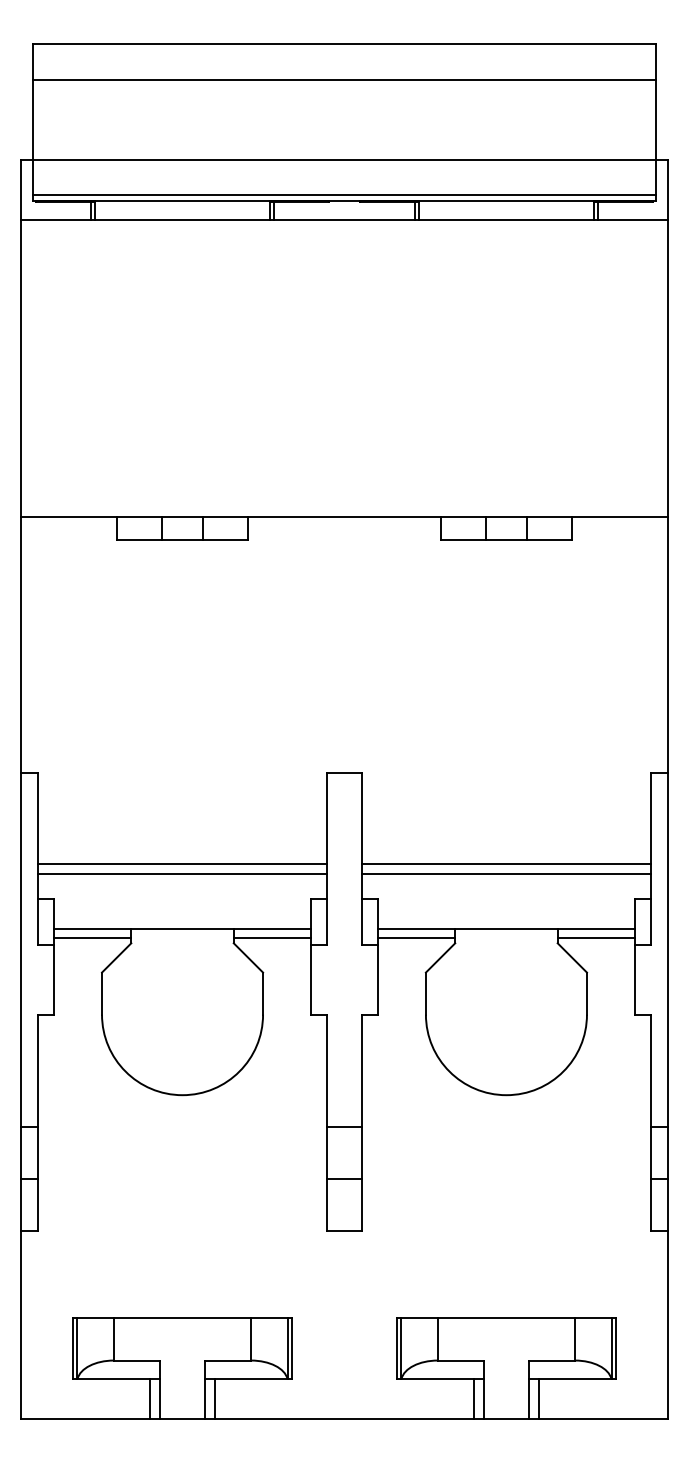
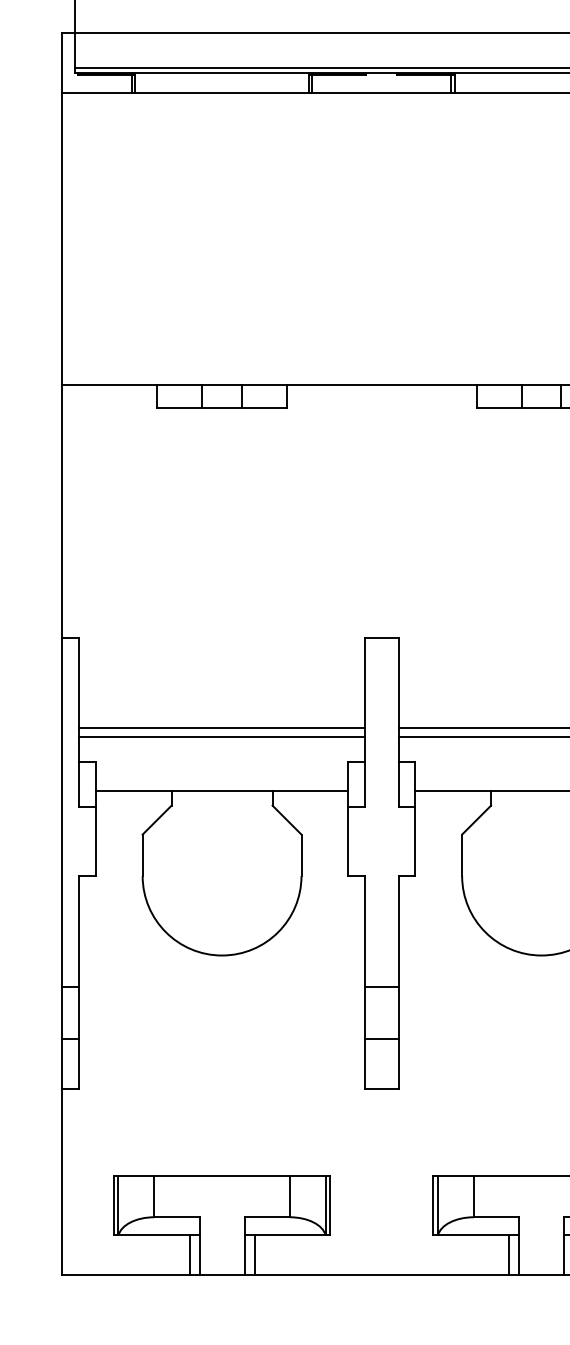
line: (92, 938) -> (133, 800), removed
line: (271, 938) -> (309, 800), removed
line: (416, 938) -> (452, 800), removed

